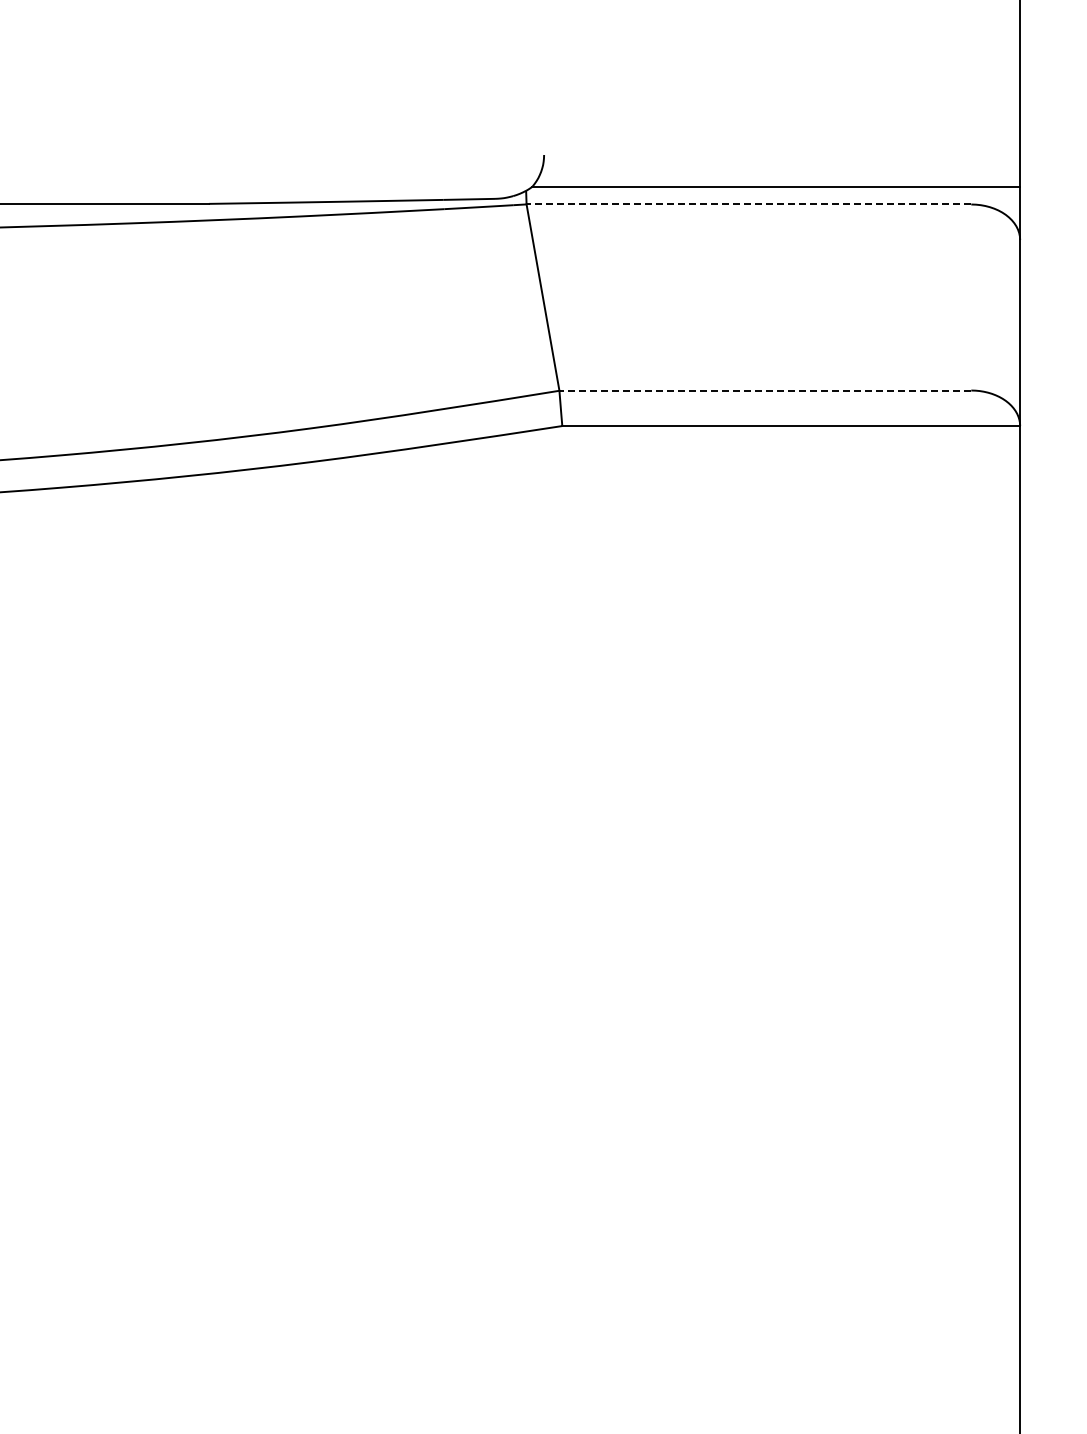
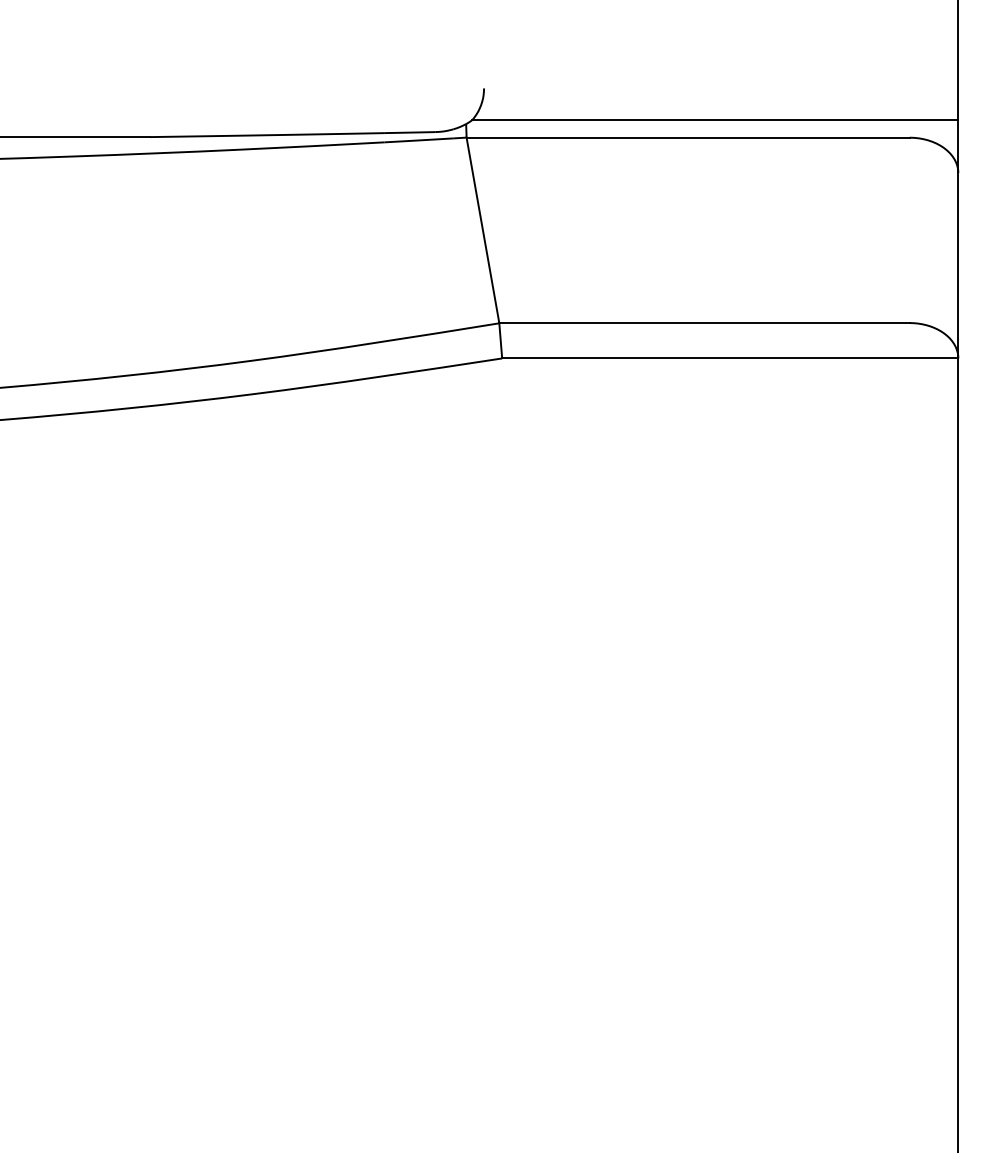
line: (748, 204) -> (687, 137), dashed -> solid
line: (765, 390) -> (704, 323), dashed -> solid

